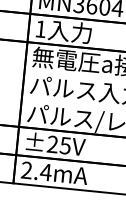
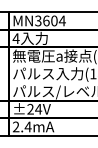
text: (39, 28) -> (15, 38), 1 -> 4
text: (65, 146) -> (38, 109), ±25V -> ±24V

